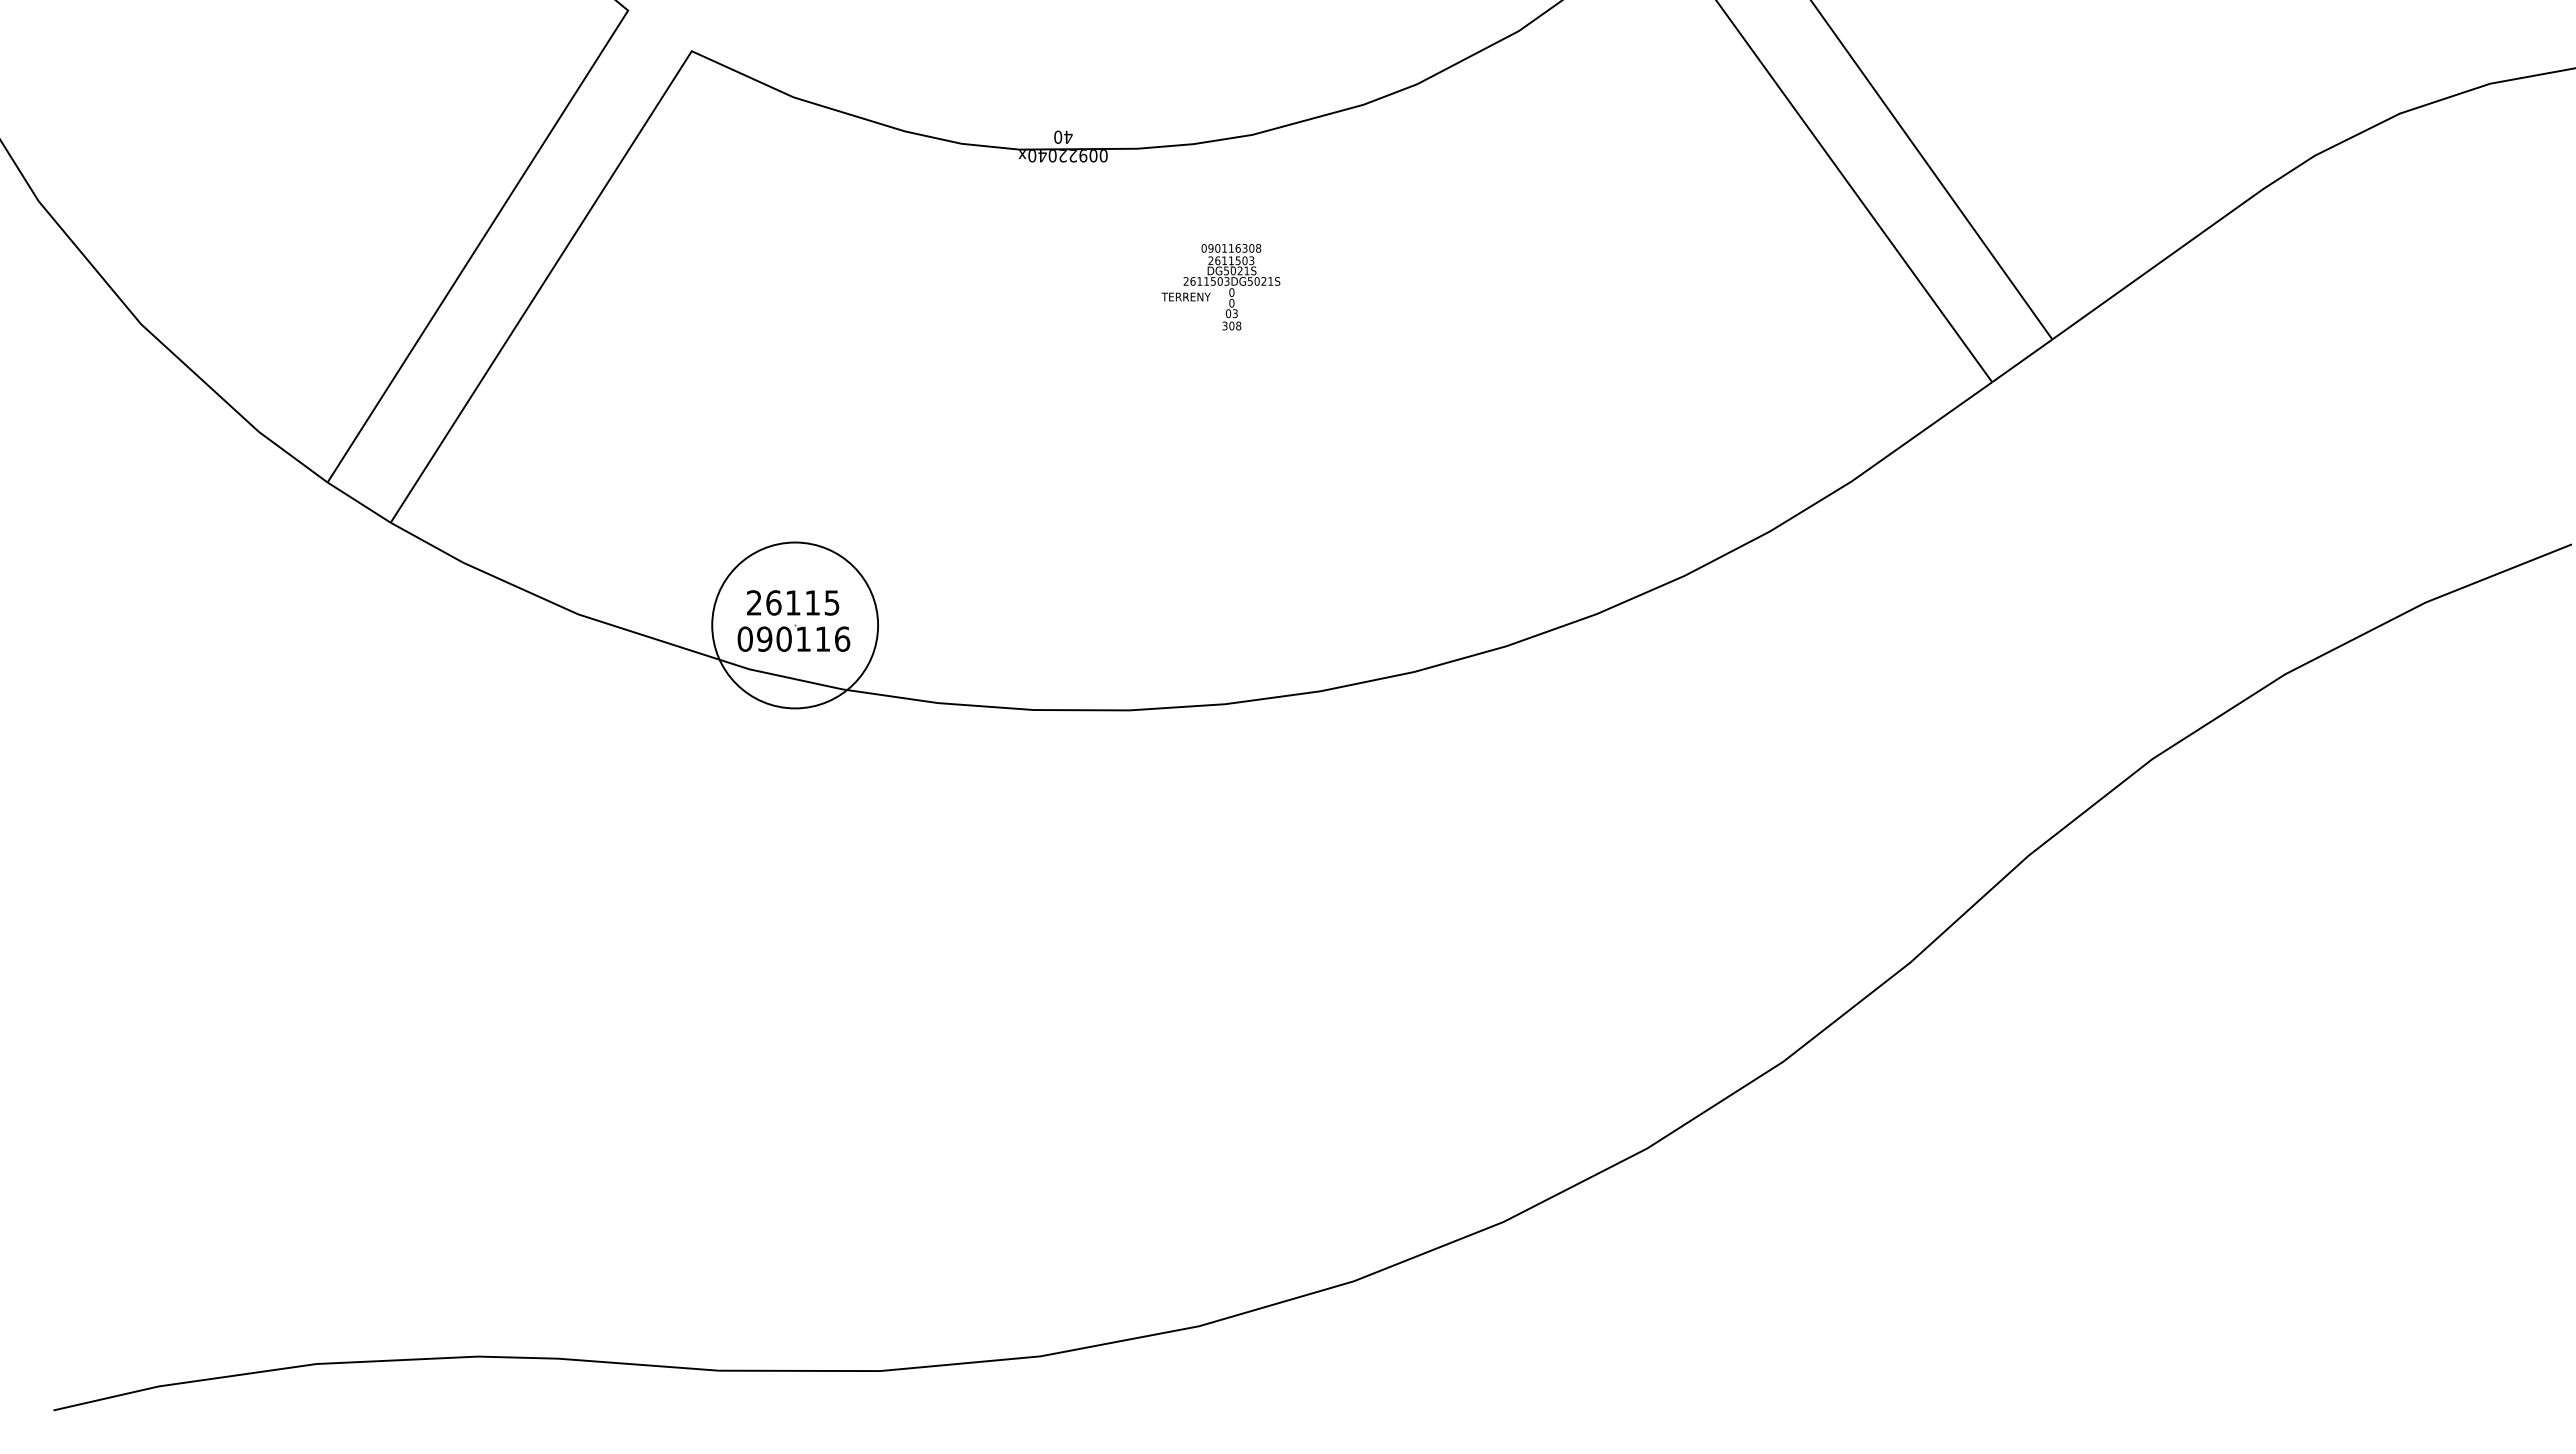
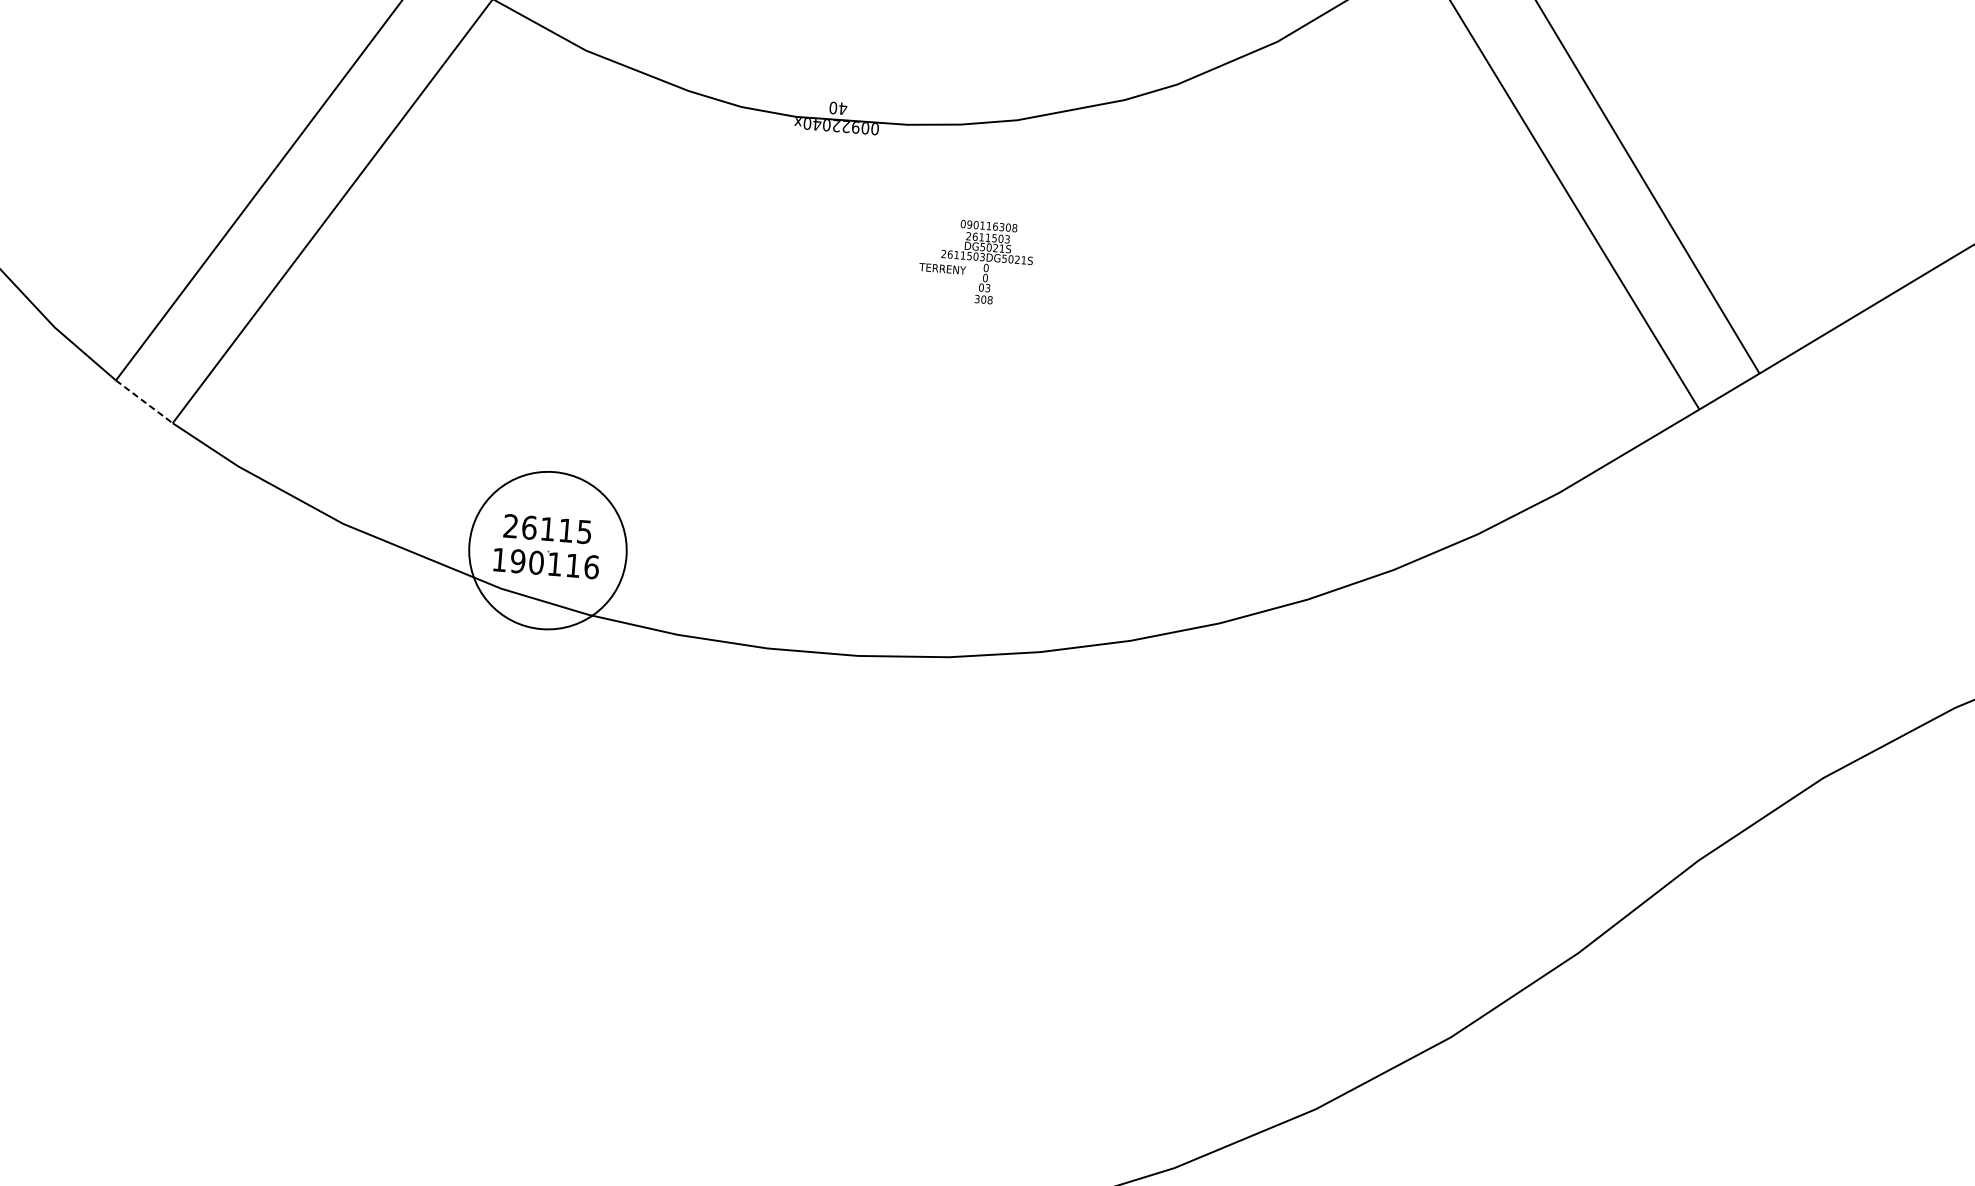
line: (359, 502) -> (144, 401), solid -> dashed
text: (744, 638) -> (499, 559), 090116 -> 190116

